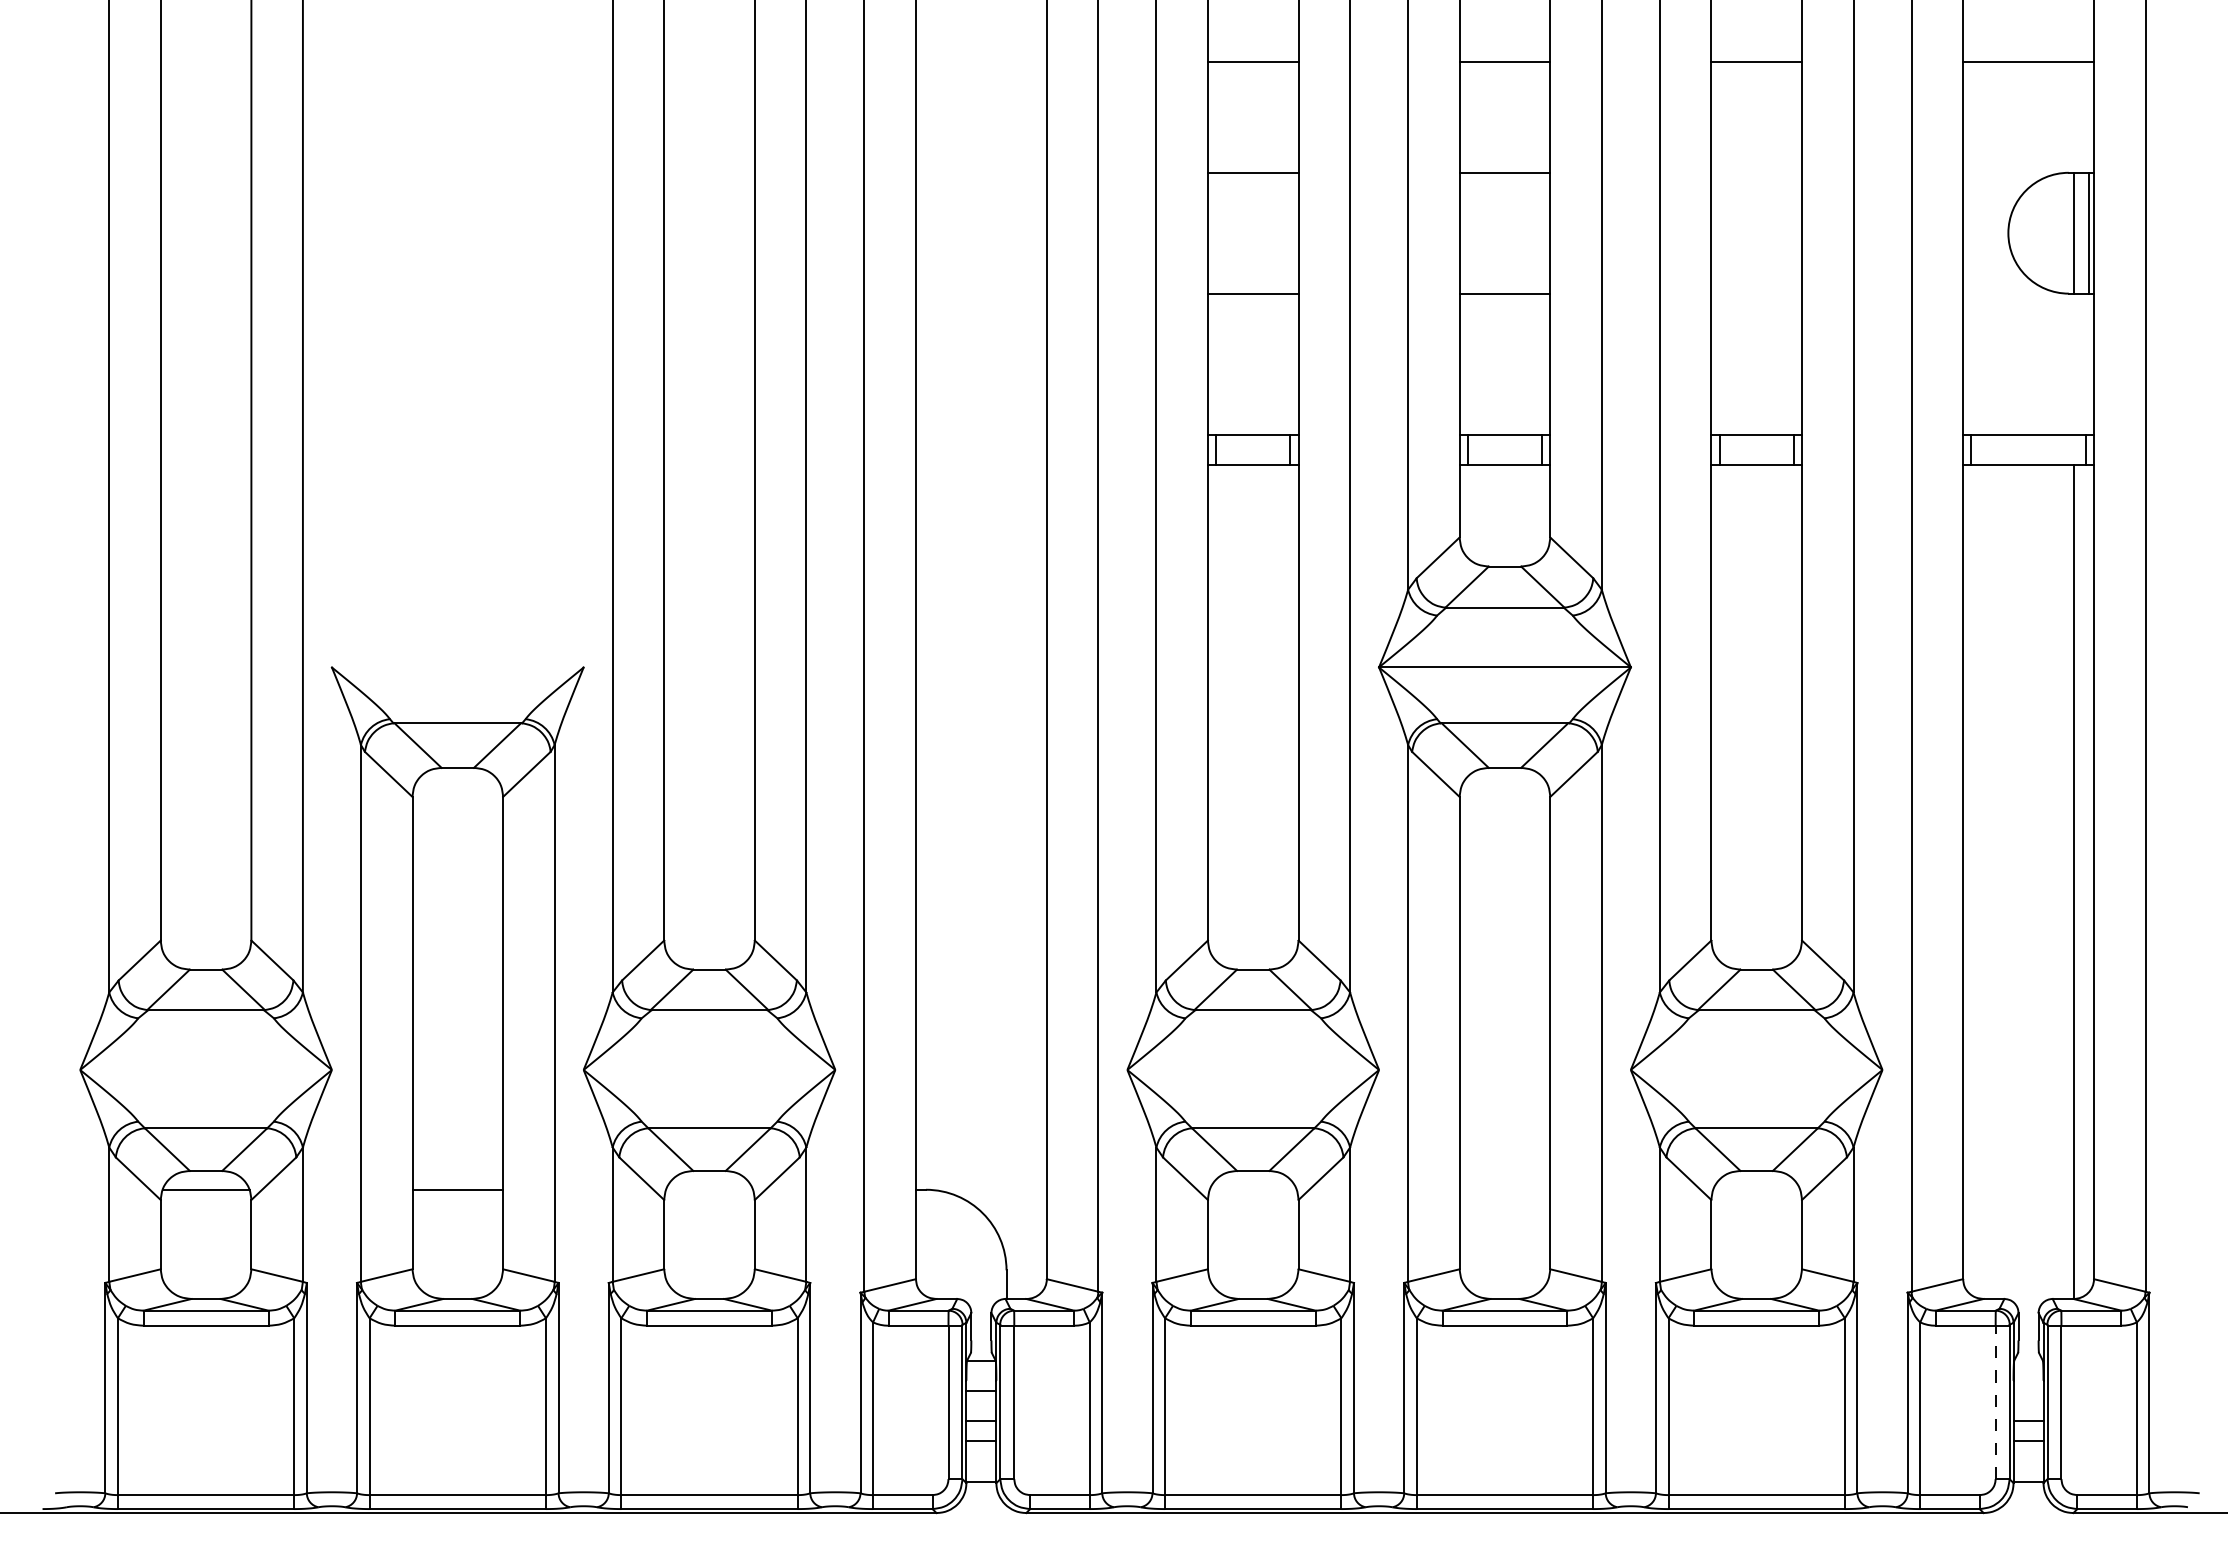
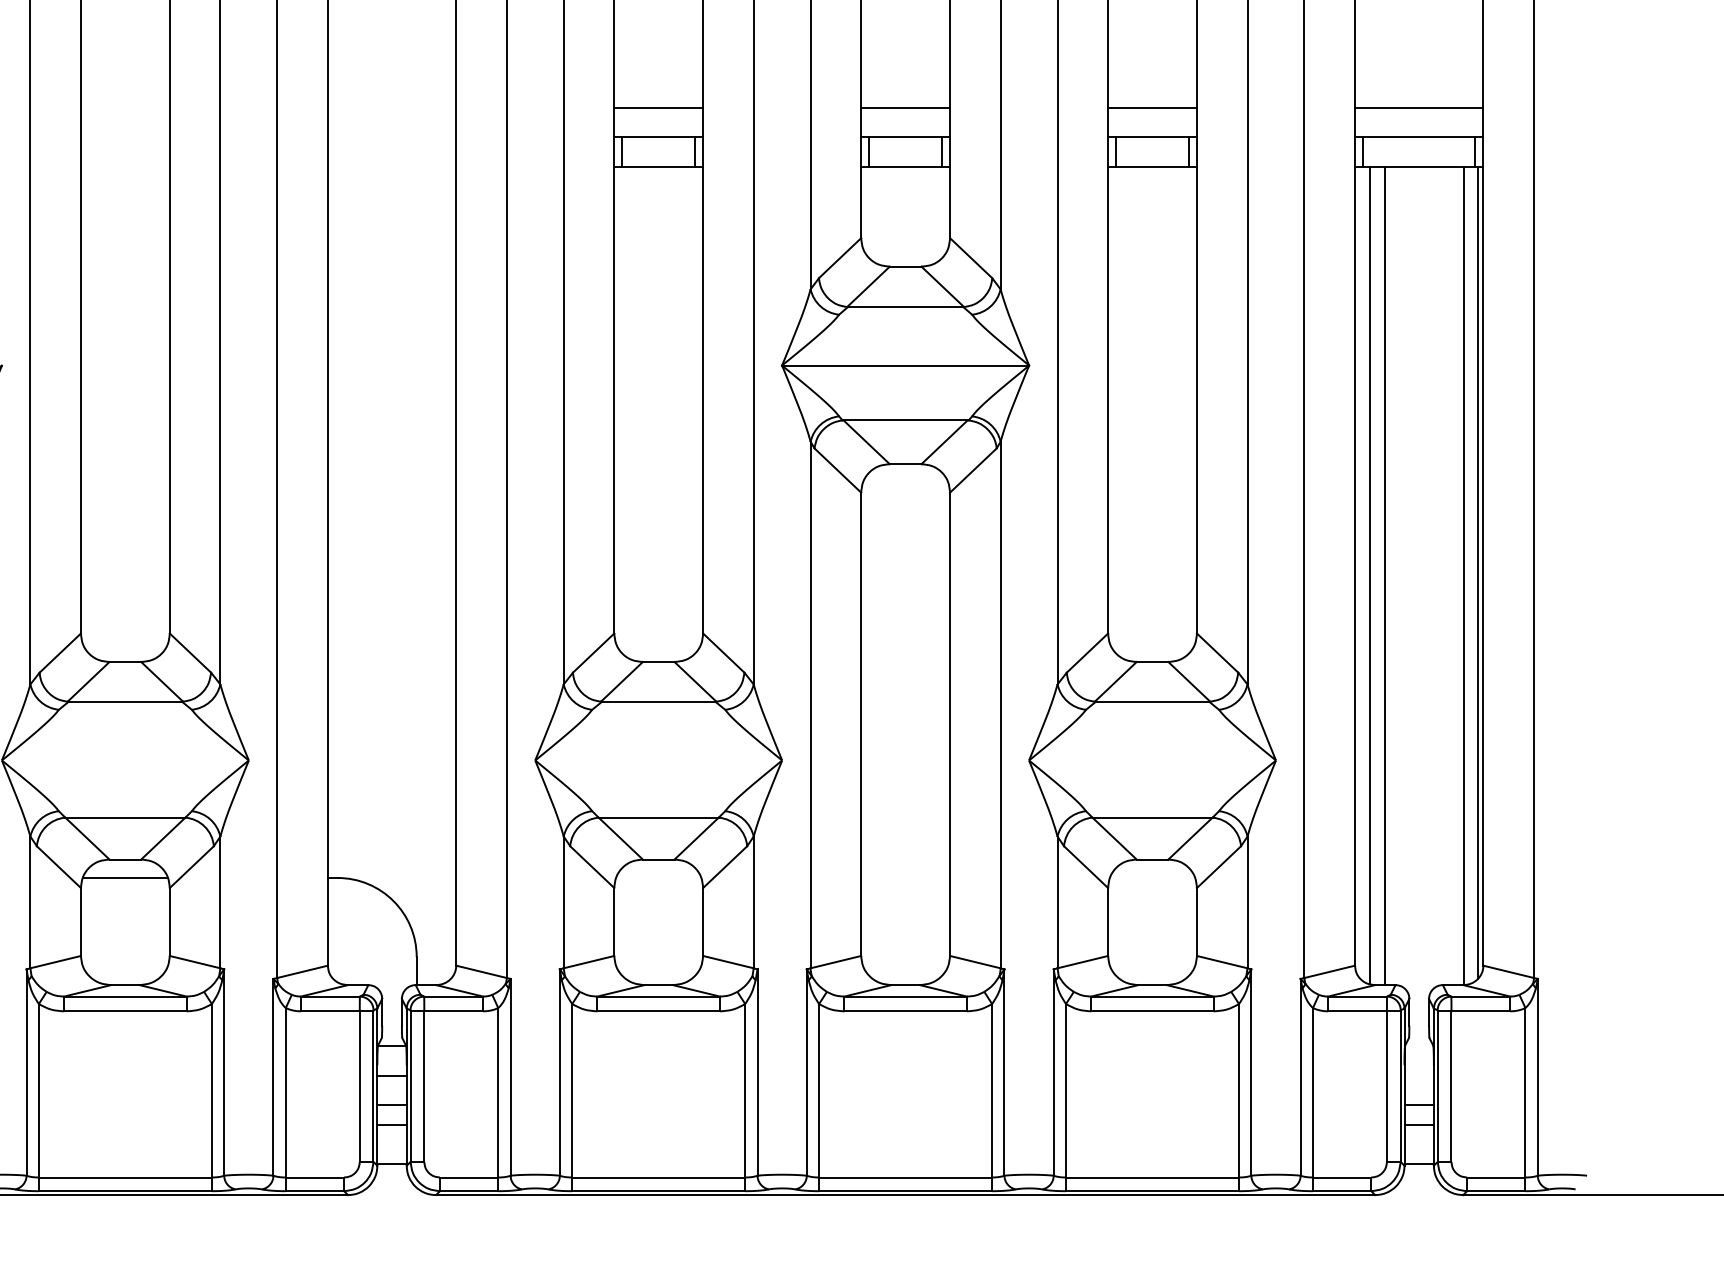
line: (1252, 404) -> (657, 107), added
line: (1504, 404) -> (905, 107), added
line: (1756, 404) -> (1152, 107), added
line: (2028, 404) -> (1419, 107), added
line: (2088, 878) -> (1478, 572), added
line: (1978, 880) -> (1370, 574), added
line: (1993, 881) -> (1384, 575), added
line: (709, 1189) -> (125, 877), added
line: (1995, 1402) -> (1386, 1086), dashed -> solid

